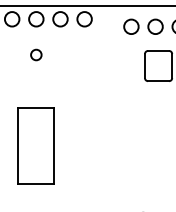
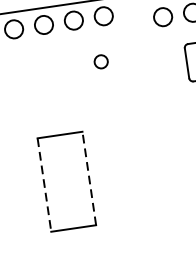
circle: (36, 54) -> (101, 61), moved
line: (18, 145) -> (44, 184), solid -> dashed
line: (54, 145) -> (89, 178), solid -> dashed

